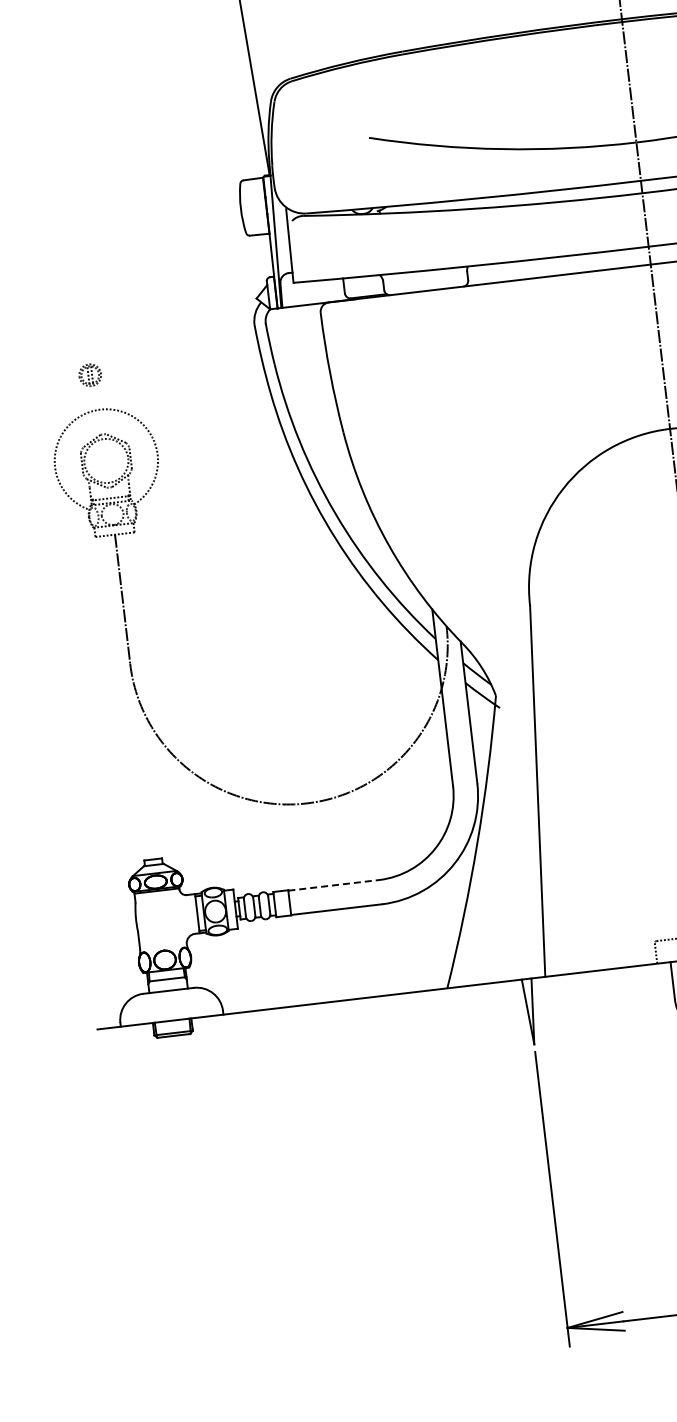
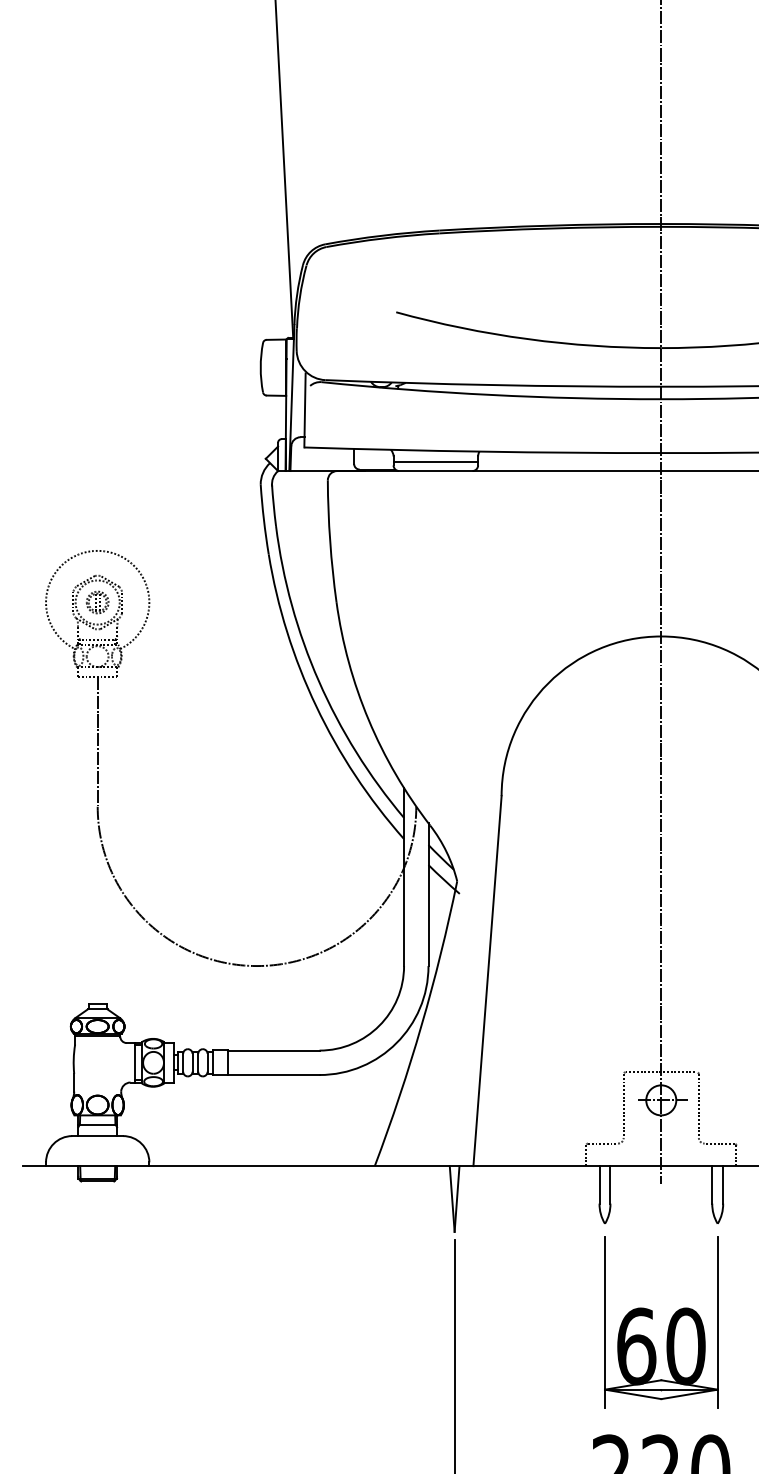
line: (425, 281) -> (435, 461), added
part: (90, 375) -> (97, 602), moved
line: (333, 885) -> (273, 1050), dashed -> solid

